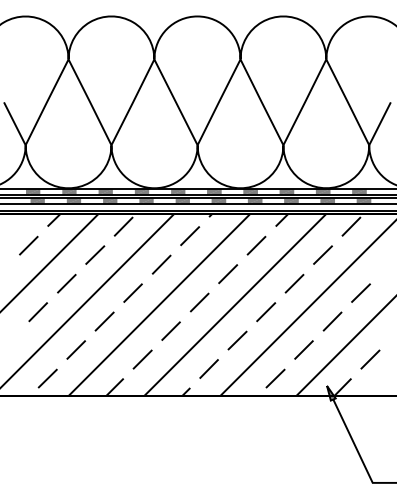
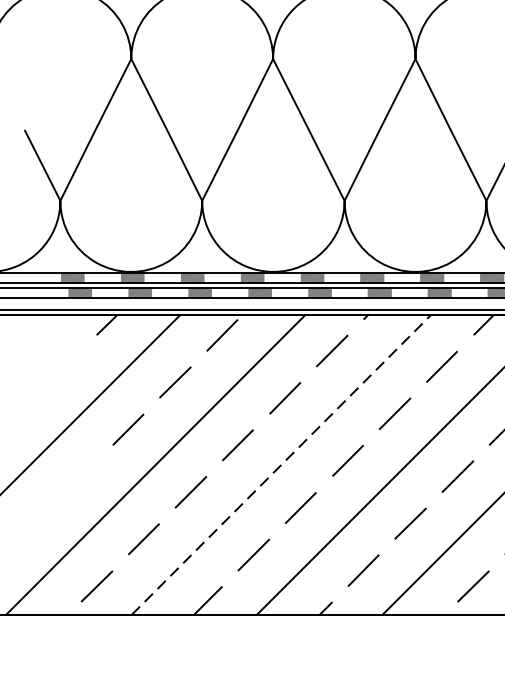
line: (28, 245) -> (65, 366), removed
line: (159, 304) -> (281, 464), solid -> dashed
line: (37, 312) -> (79, 477), removed

